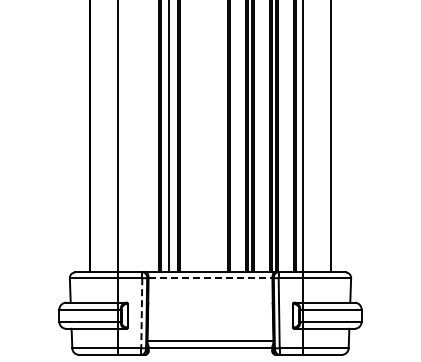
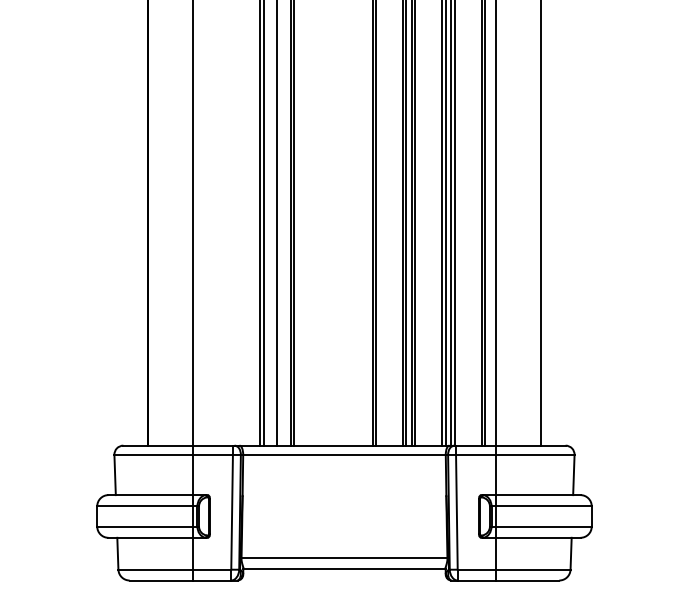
line: (210, 278) -> (344, 455), dashed -> solid
line: (141, 313) -> (231, 512), dashed -> solid

